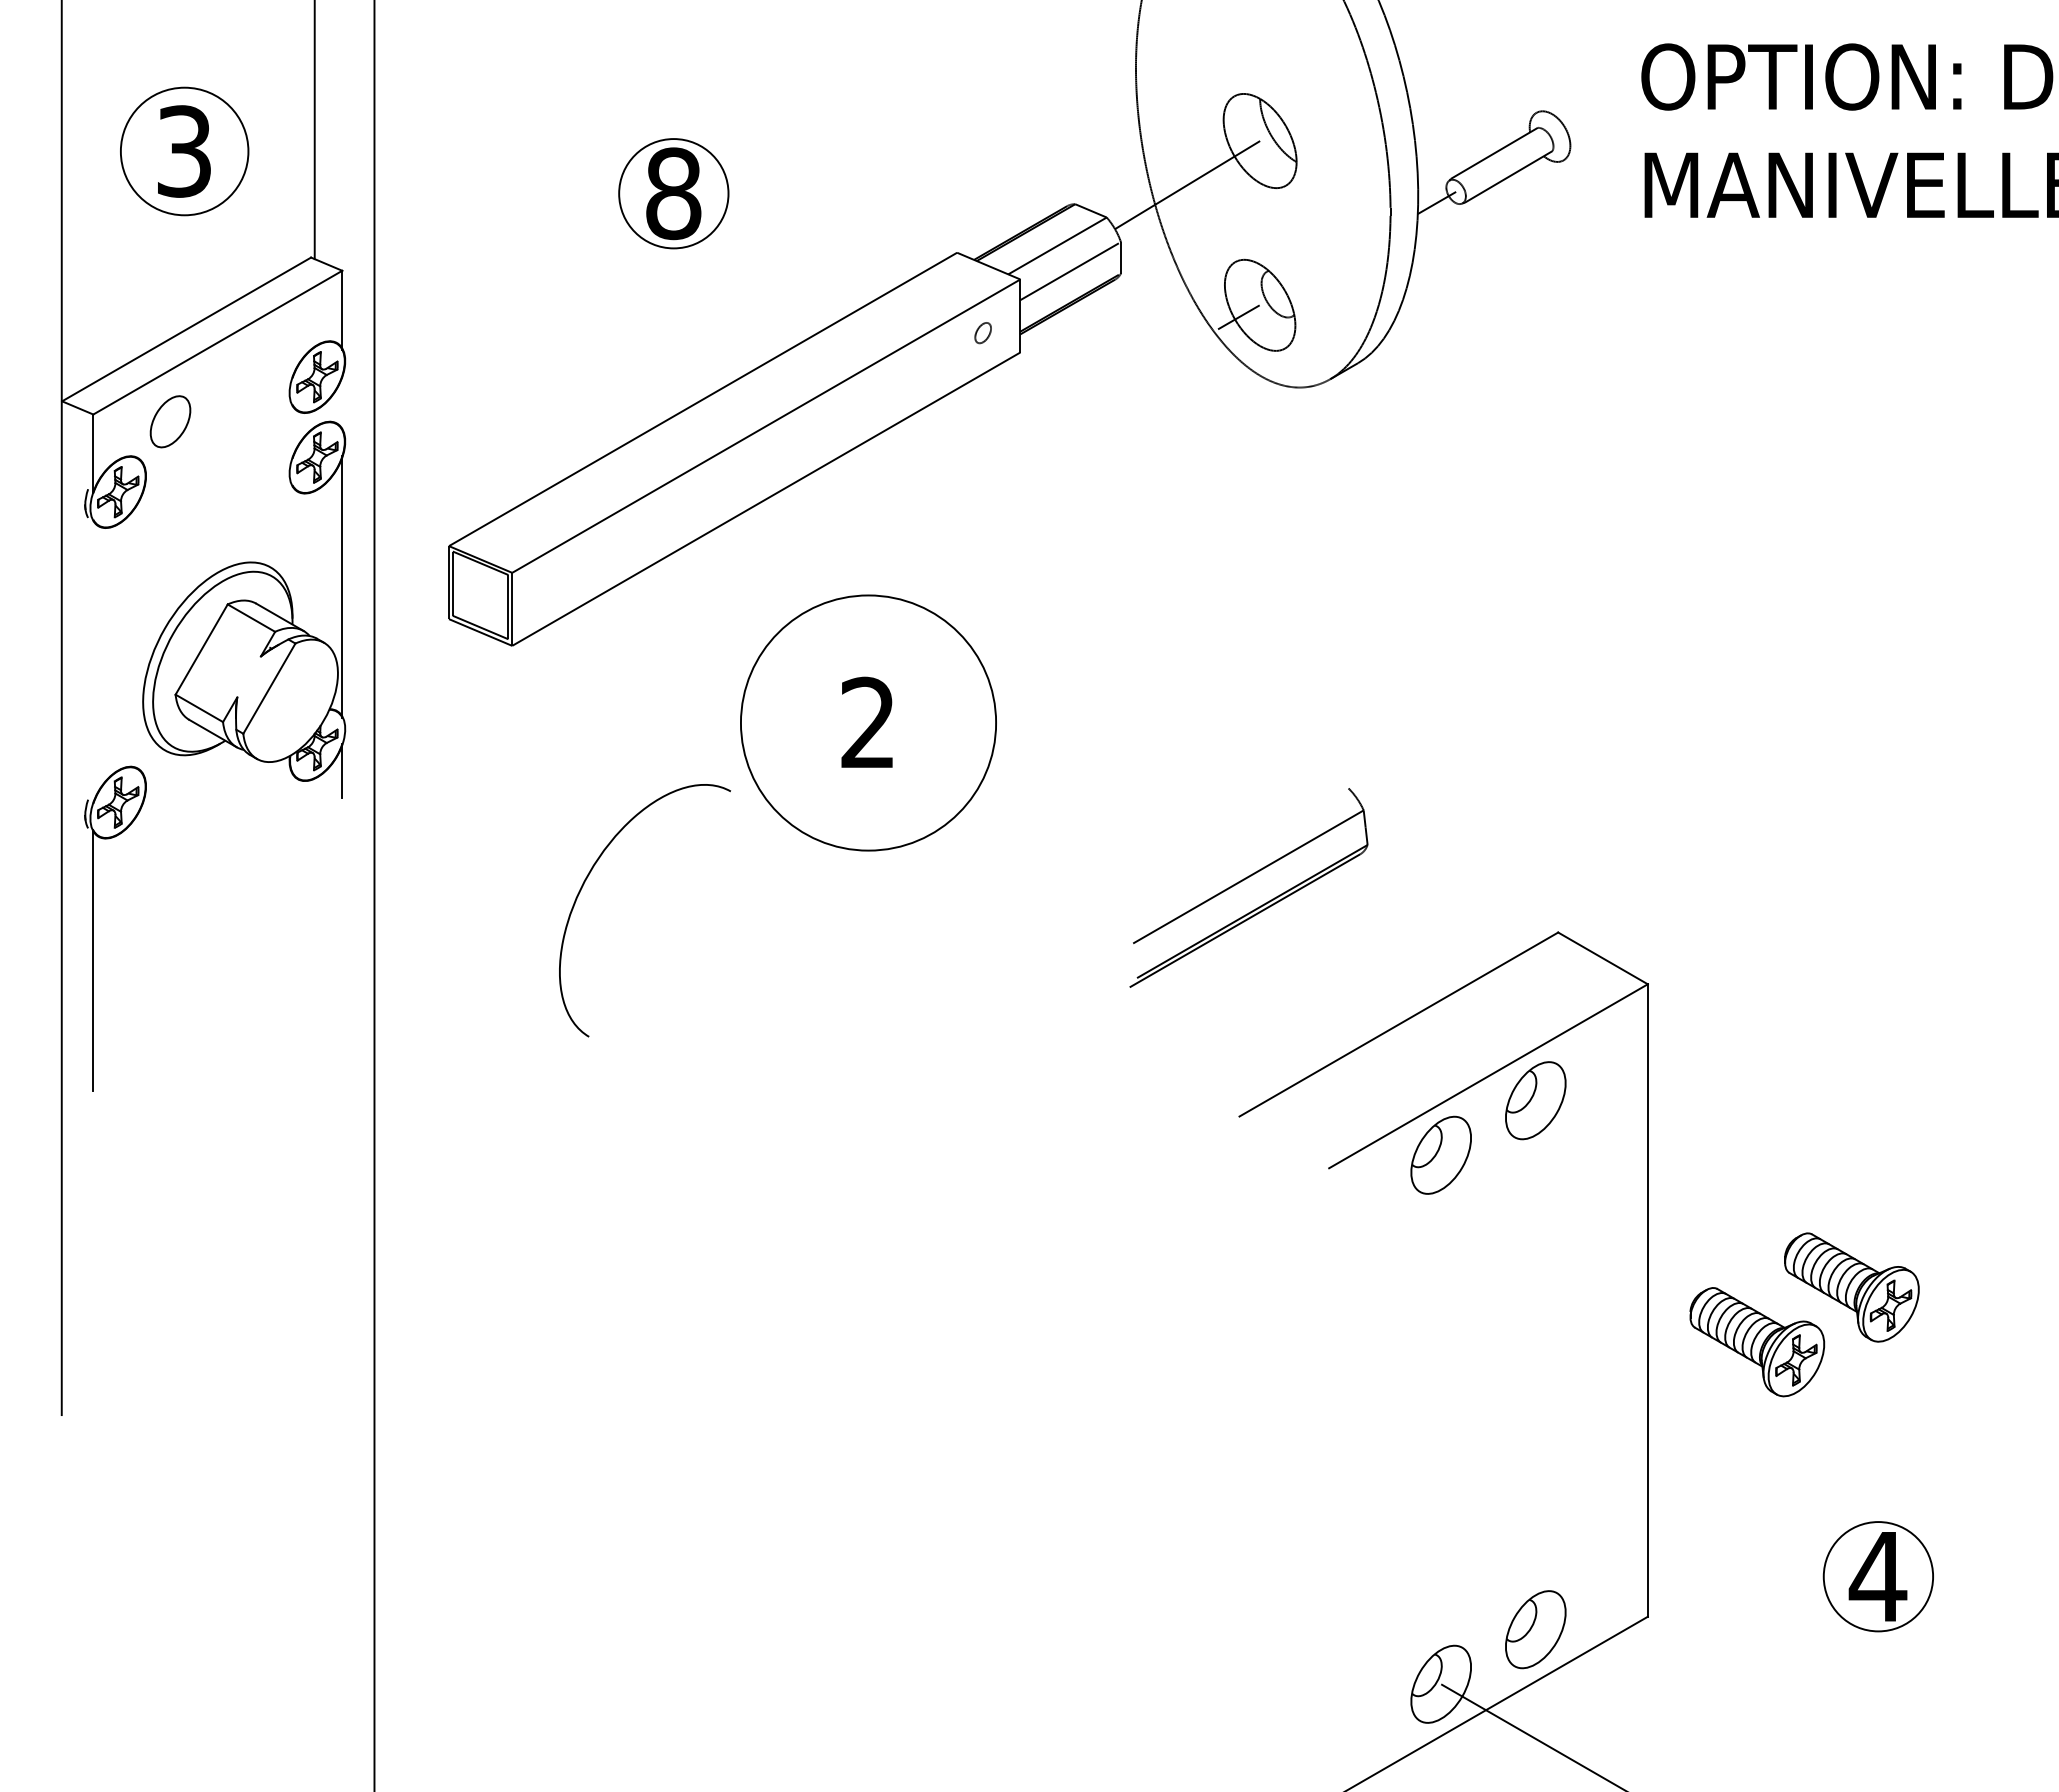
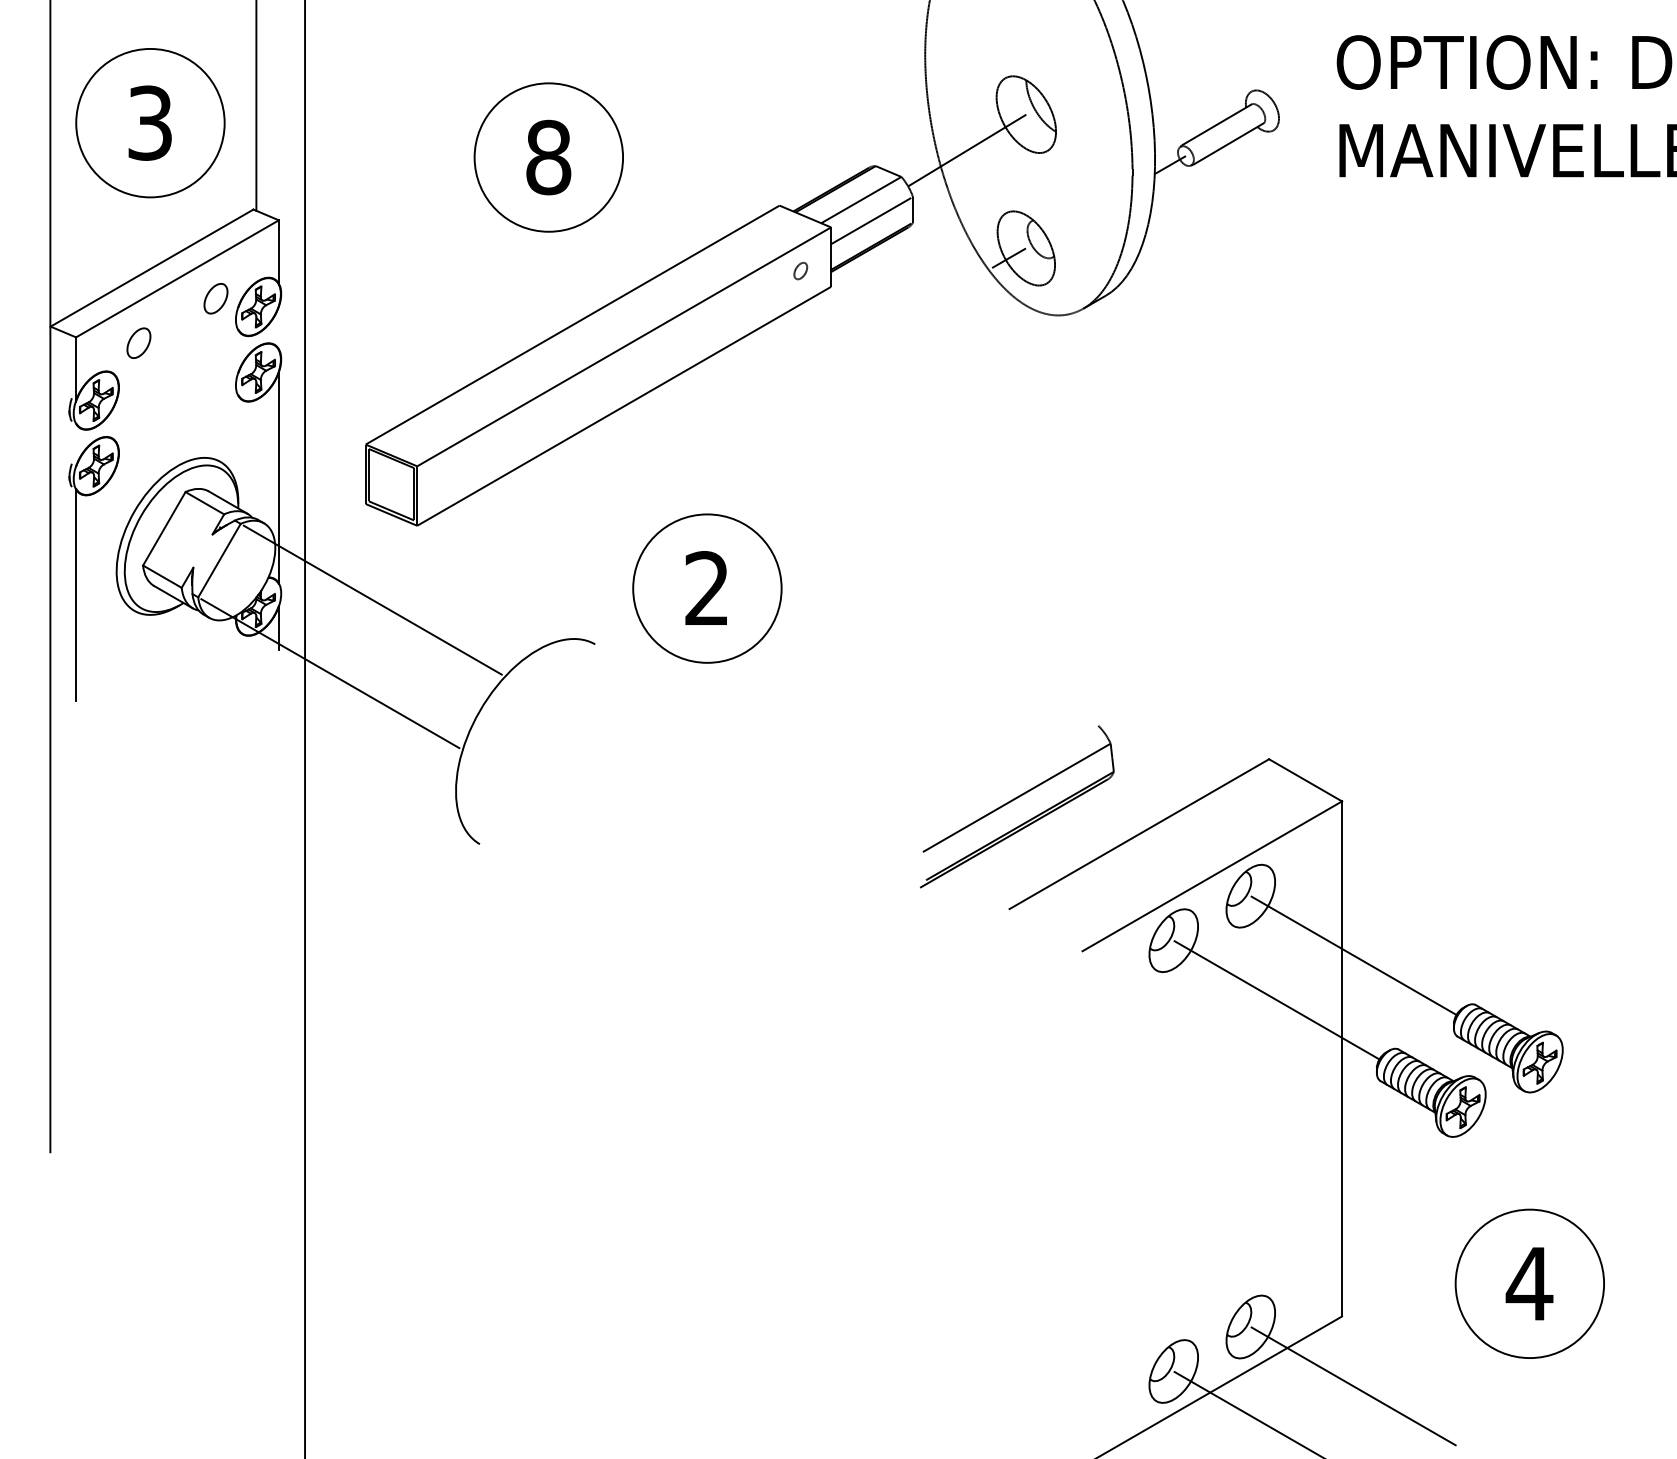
circle: (184, 151) -> (150, 123), size x1.43
circle: (673, 193) -> (548, 157), size x1.67
part: (265, 366) -> (216, 298), added
part: (170, 421) -> (138, 343), size x0.71
circle: (868, 722) -> (707, 588), size x0.71
line: (457, 737) -> (372, 600), added
line: (405, 827) -> (330, 673), added
part: (1244, 880) -> (1013, 800), moved
part: (93, 928) -> (76, 568), moved
line: (1661, 1173) -> (1353, 955), added
line: (1567, 1228) -> (1276, 1000), added
circle: (1878, 1576) -> (1529, 1283), size x1.67
line: (1661, 1702) -> (1353, 1386), added

